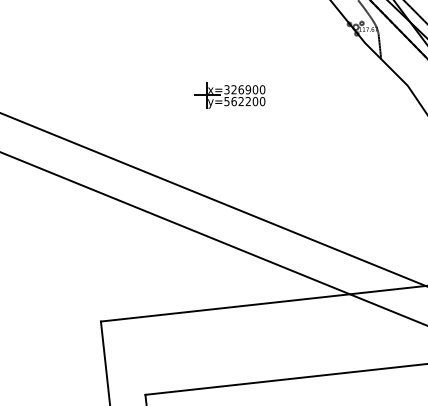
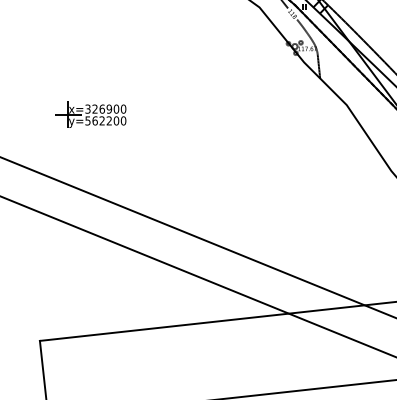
part: (229, 95) -> (90, 114), moved

